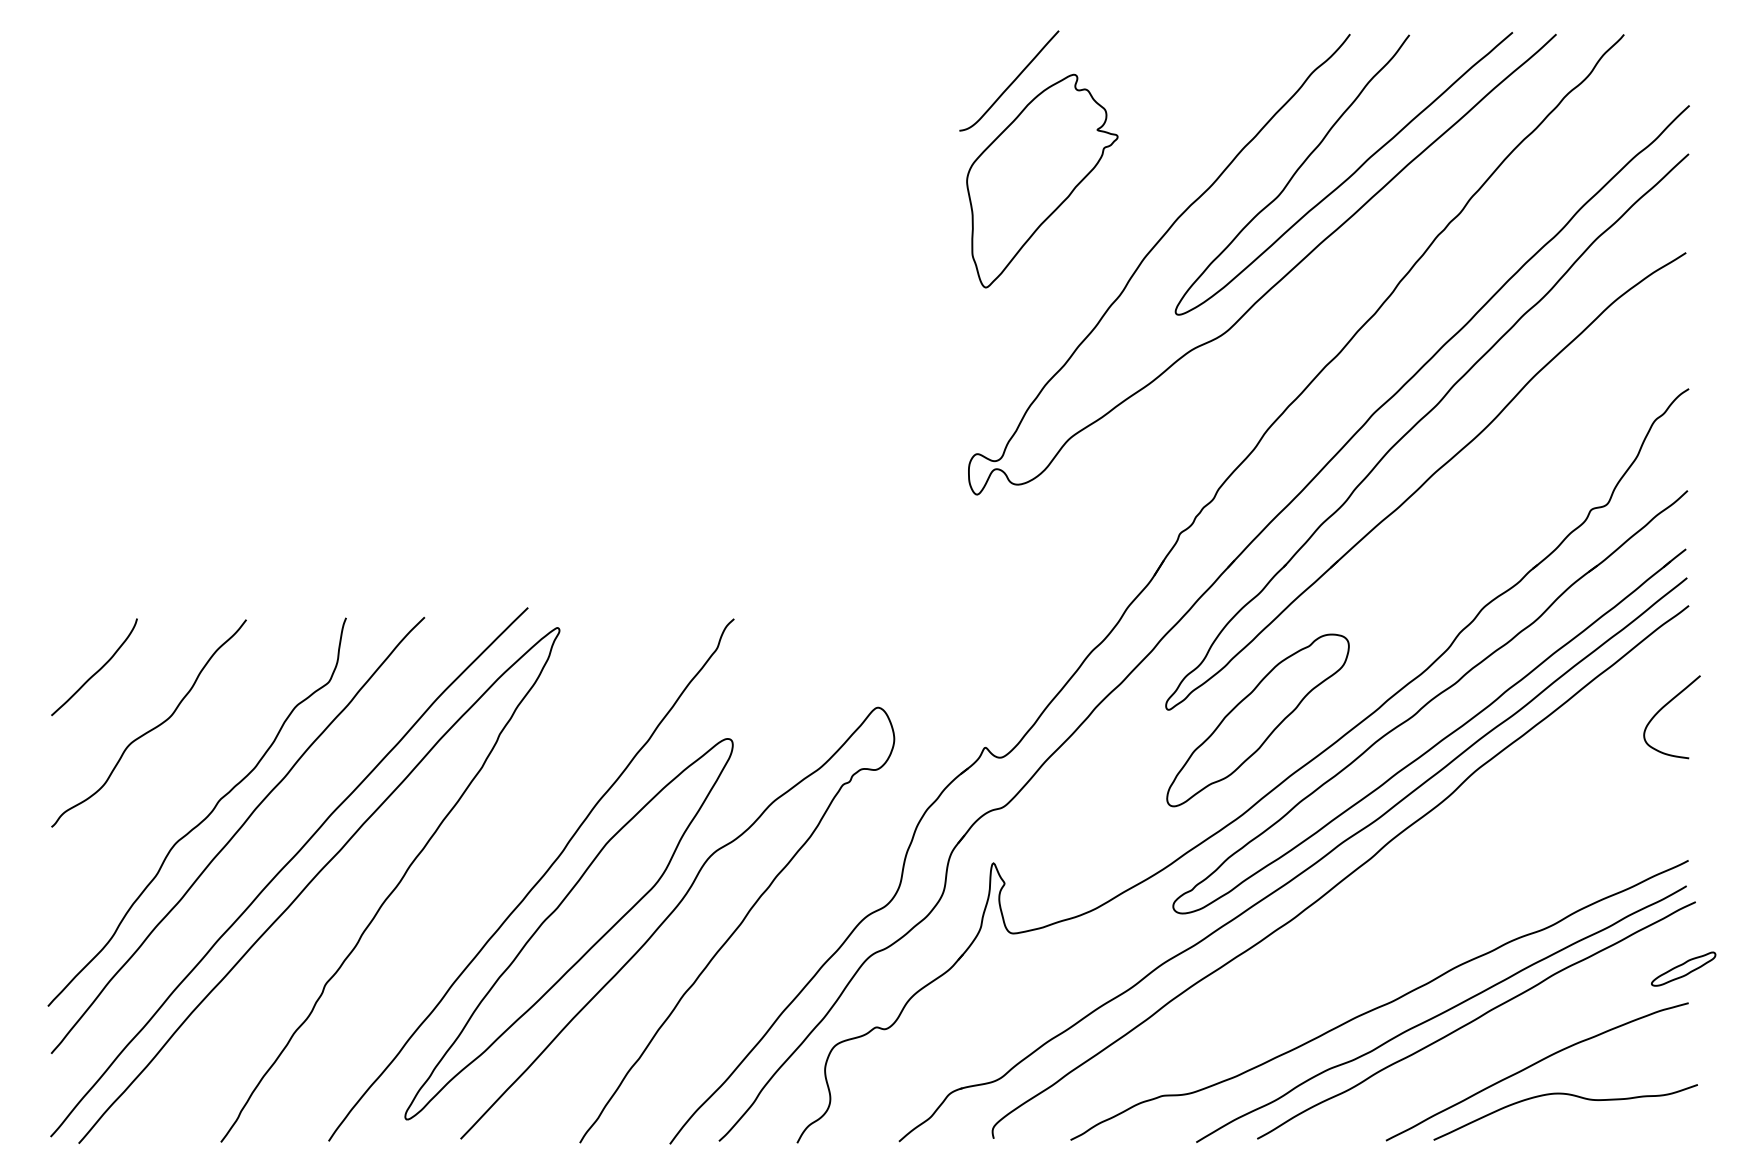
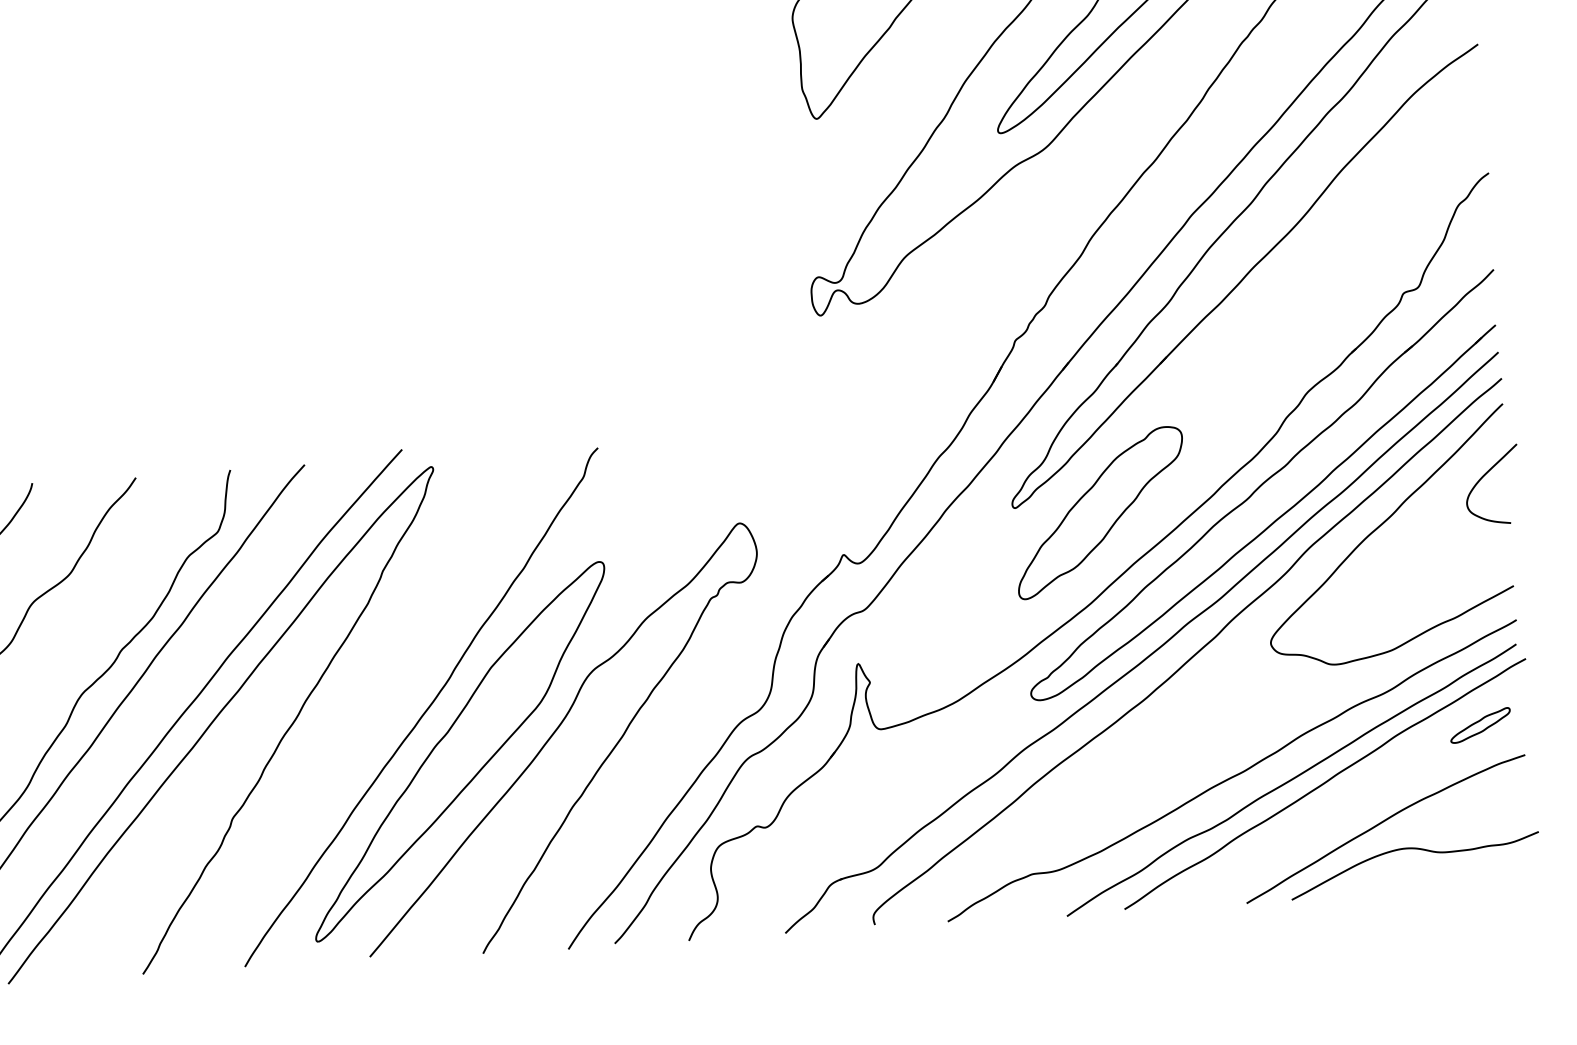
curve: (1549, 755) -> (1378, 528), added
part: (1683, 968) -> (1480, 724), moved

